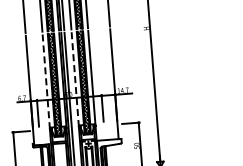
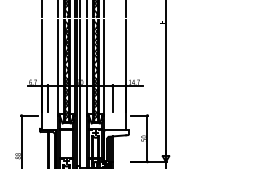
line: (75, 80) -> (87, 68), dashed -> solid
line: (46, 82) -> (58, 68), dashed -> solid

